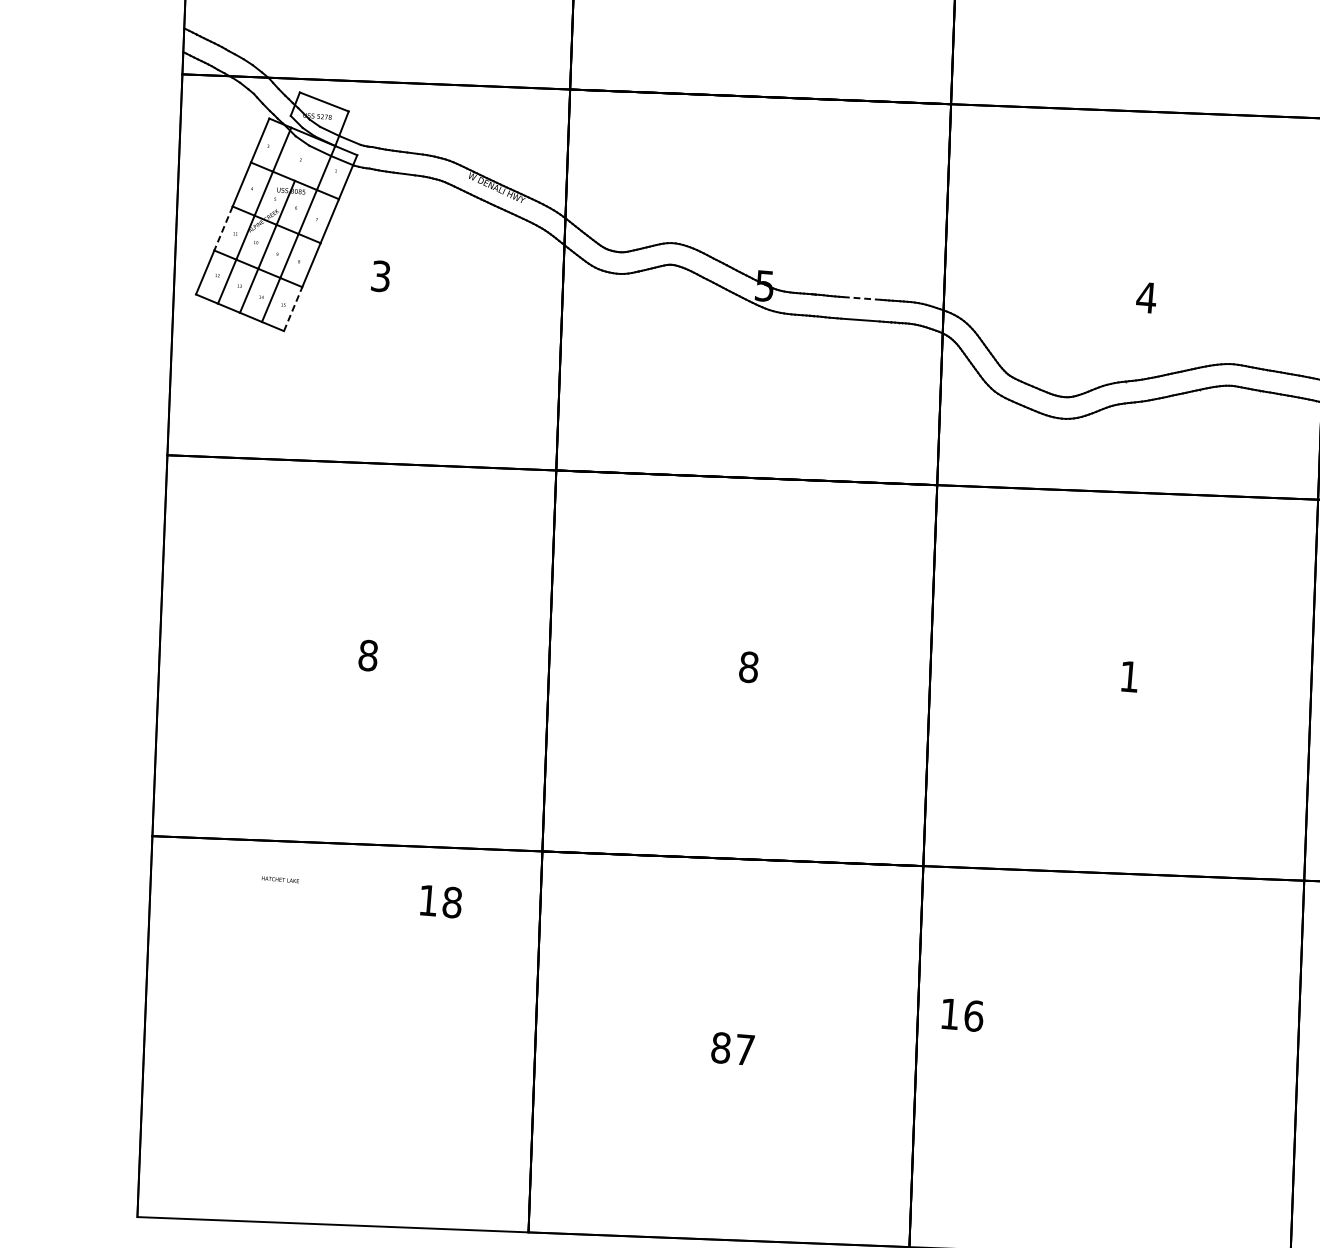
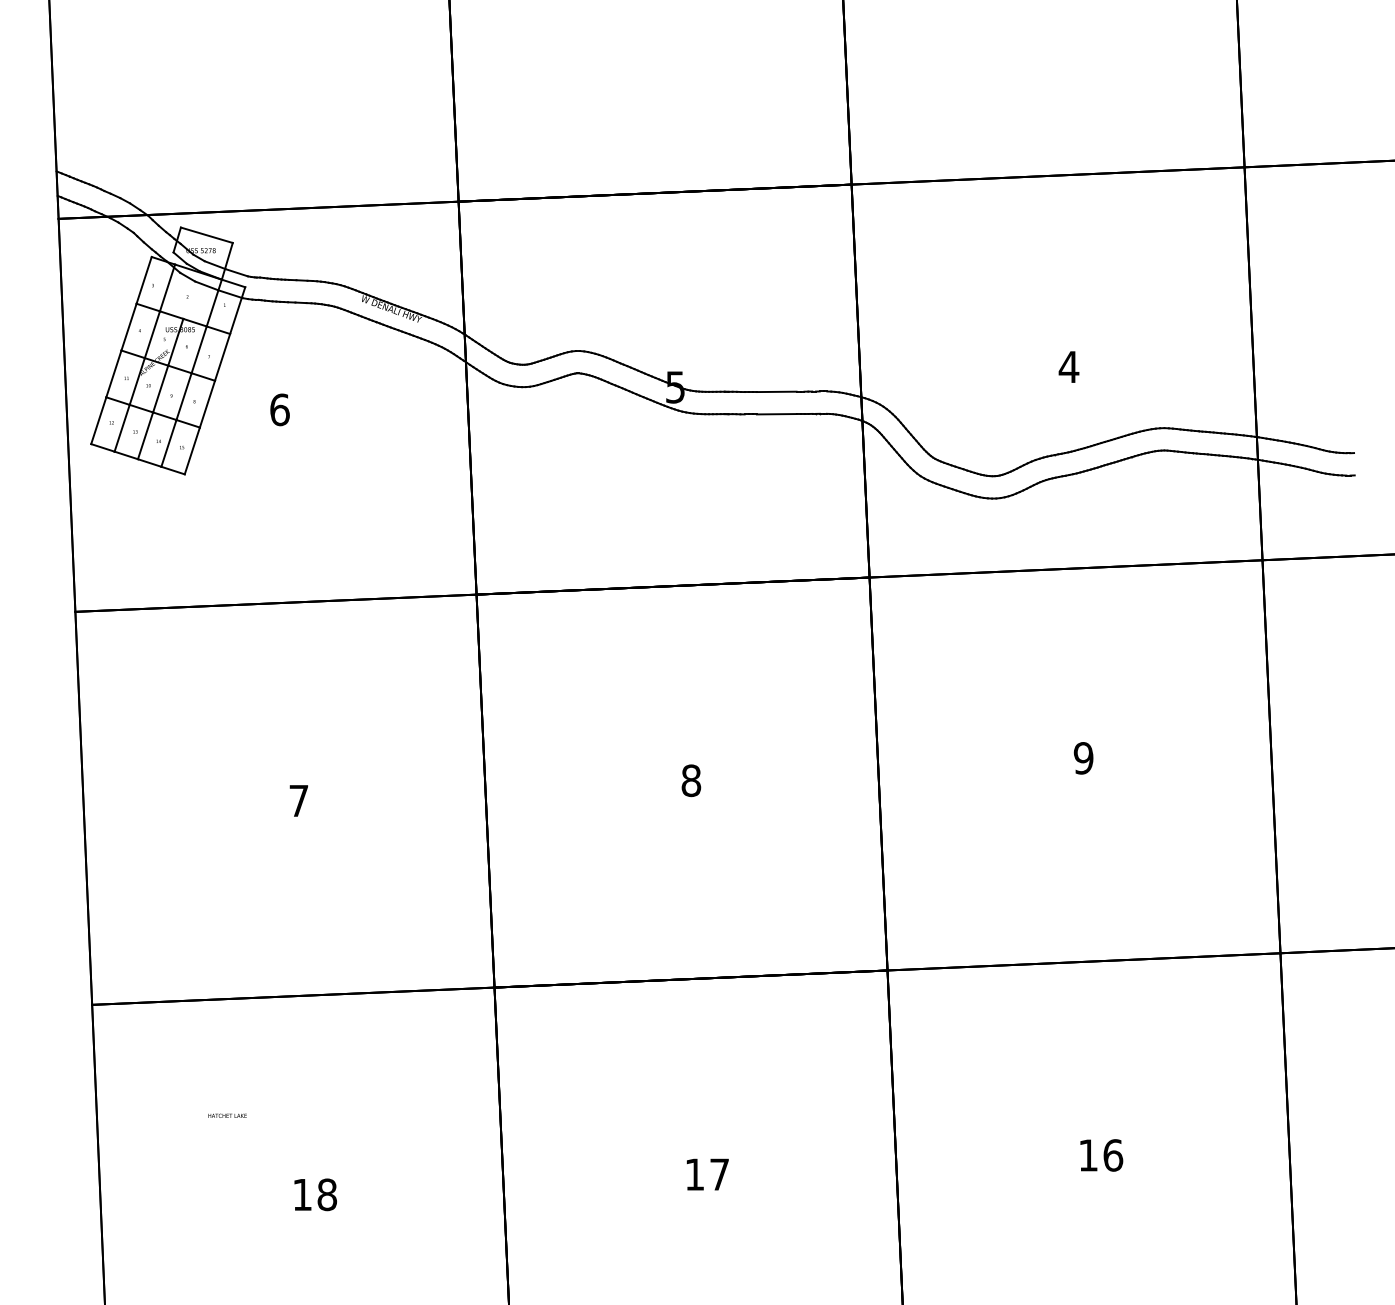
line: (223, 228) -> (113, 373), dashed -> solid
text: (380, 276) -> (279, 409), 3 -> 6
line: (862, 298) -> (776, 391), dashed -> solid
line: (293, 308) -> (192, 450), dashed -> solid
text: (367, 655) -> (298, 800), 8 -> 7
text: (1129, 676) -> (1083, 758), 1 -> 9
text: (280, 879) -> (227, 1115), moved
text: (441, 901) -> (315, 1194), moved
text: (962, 1015) -> (1101, 1155), moved
text: (720, 1047) -> (694, 1174), 87 -> 17

